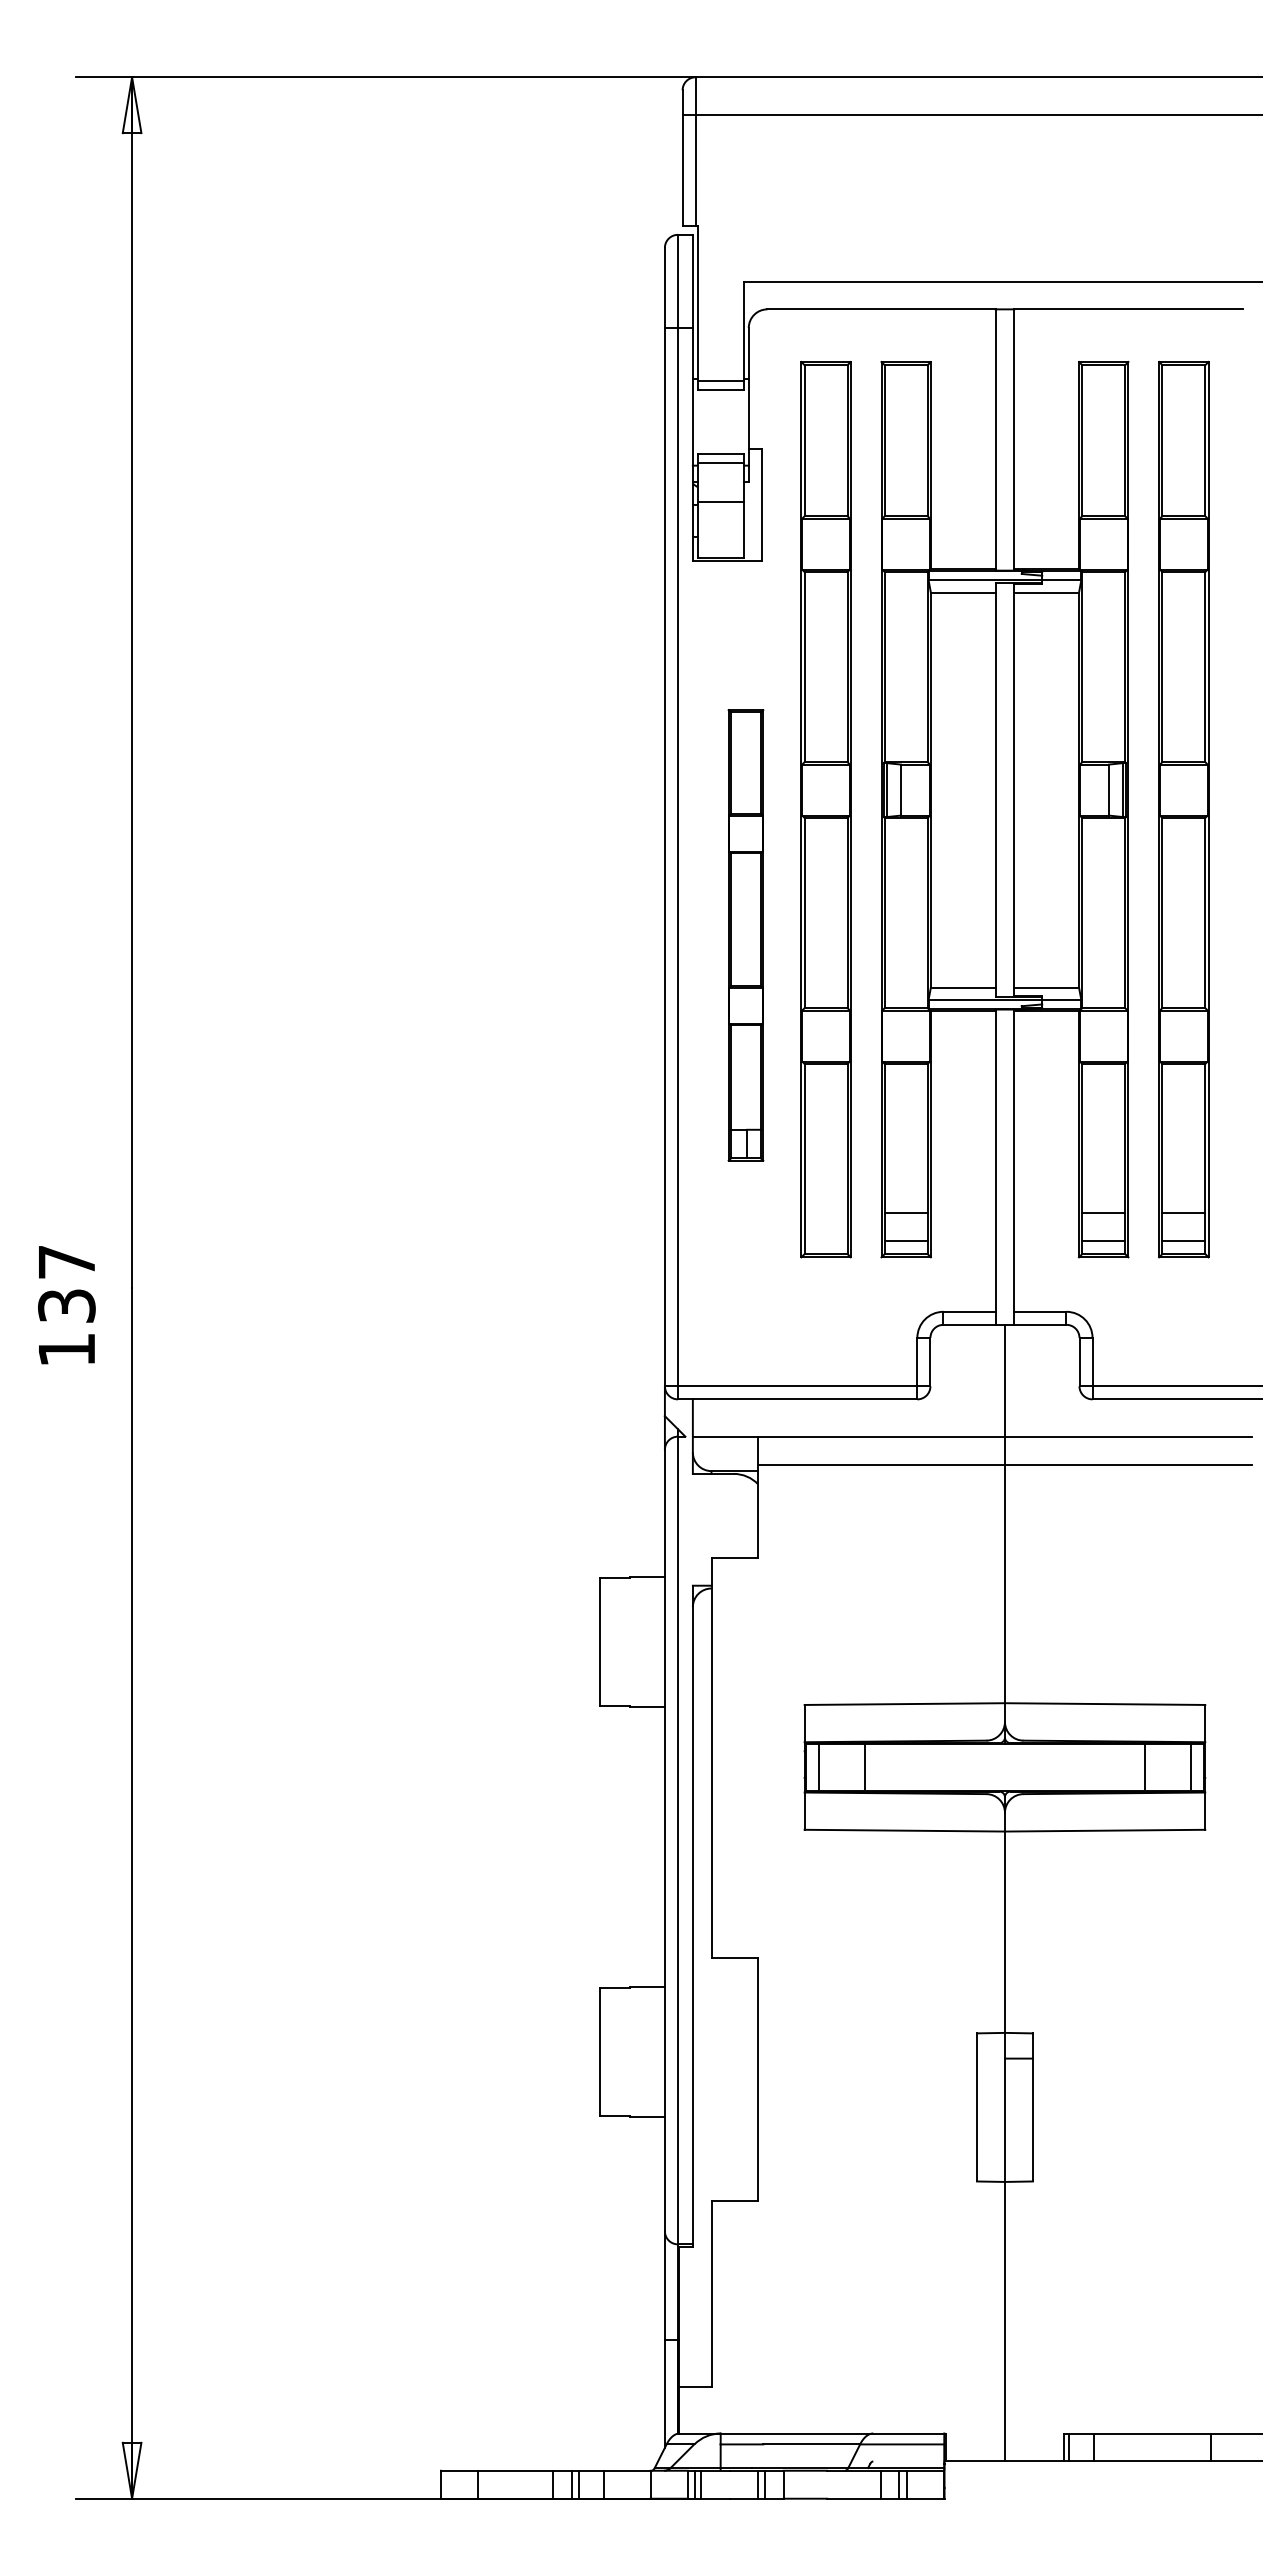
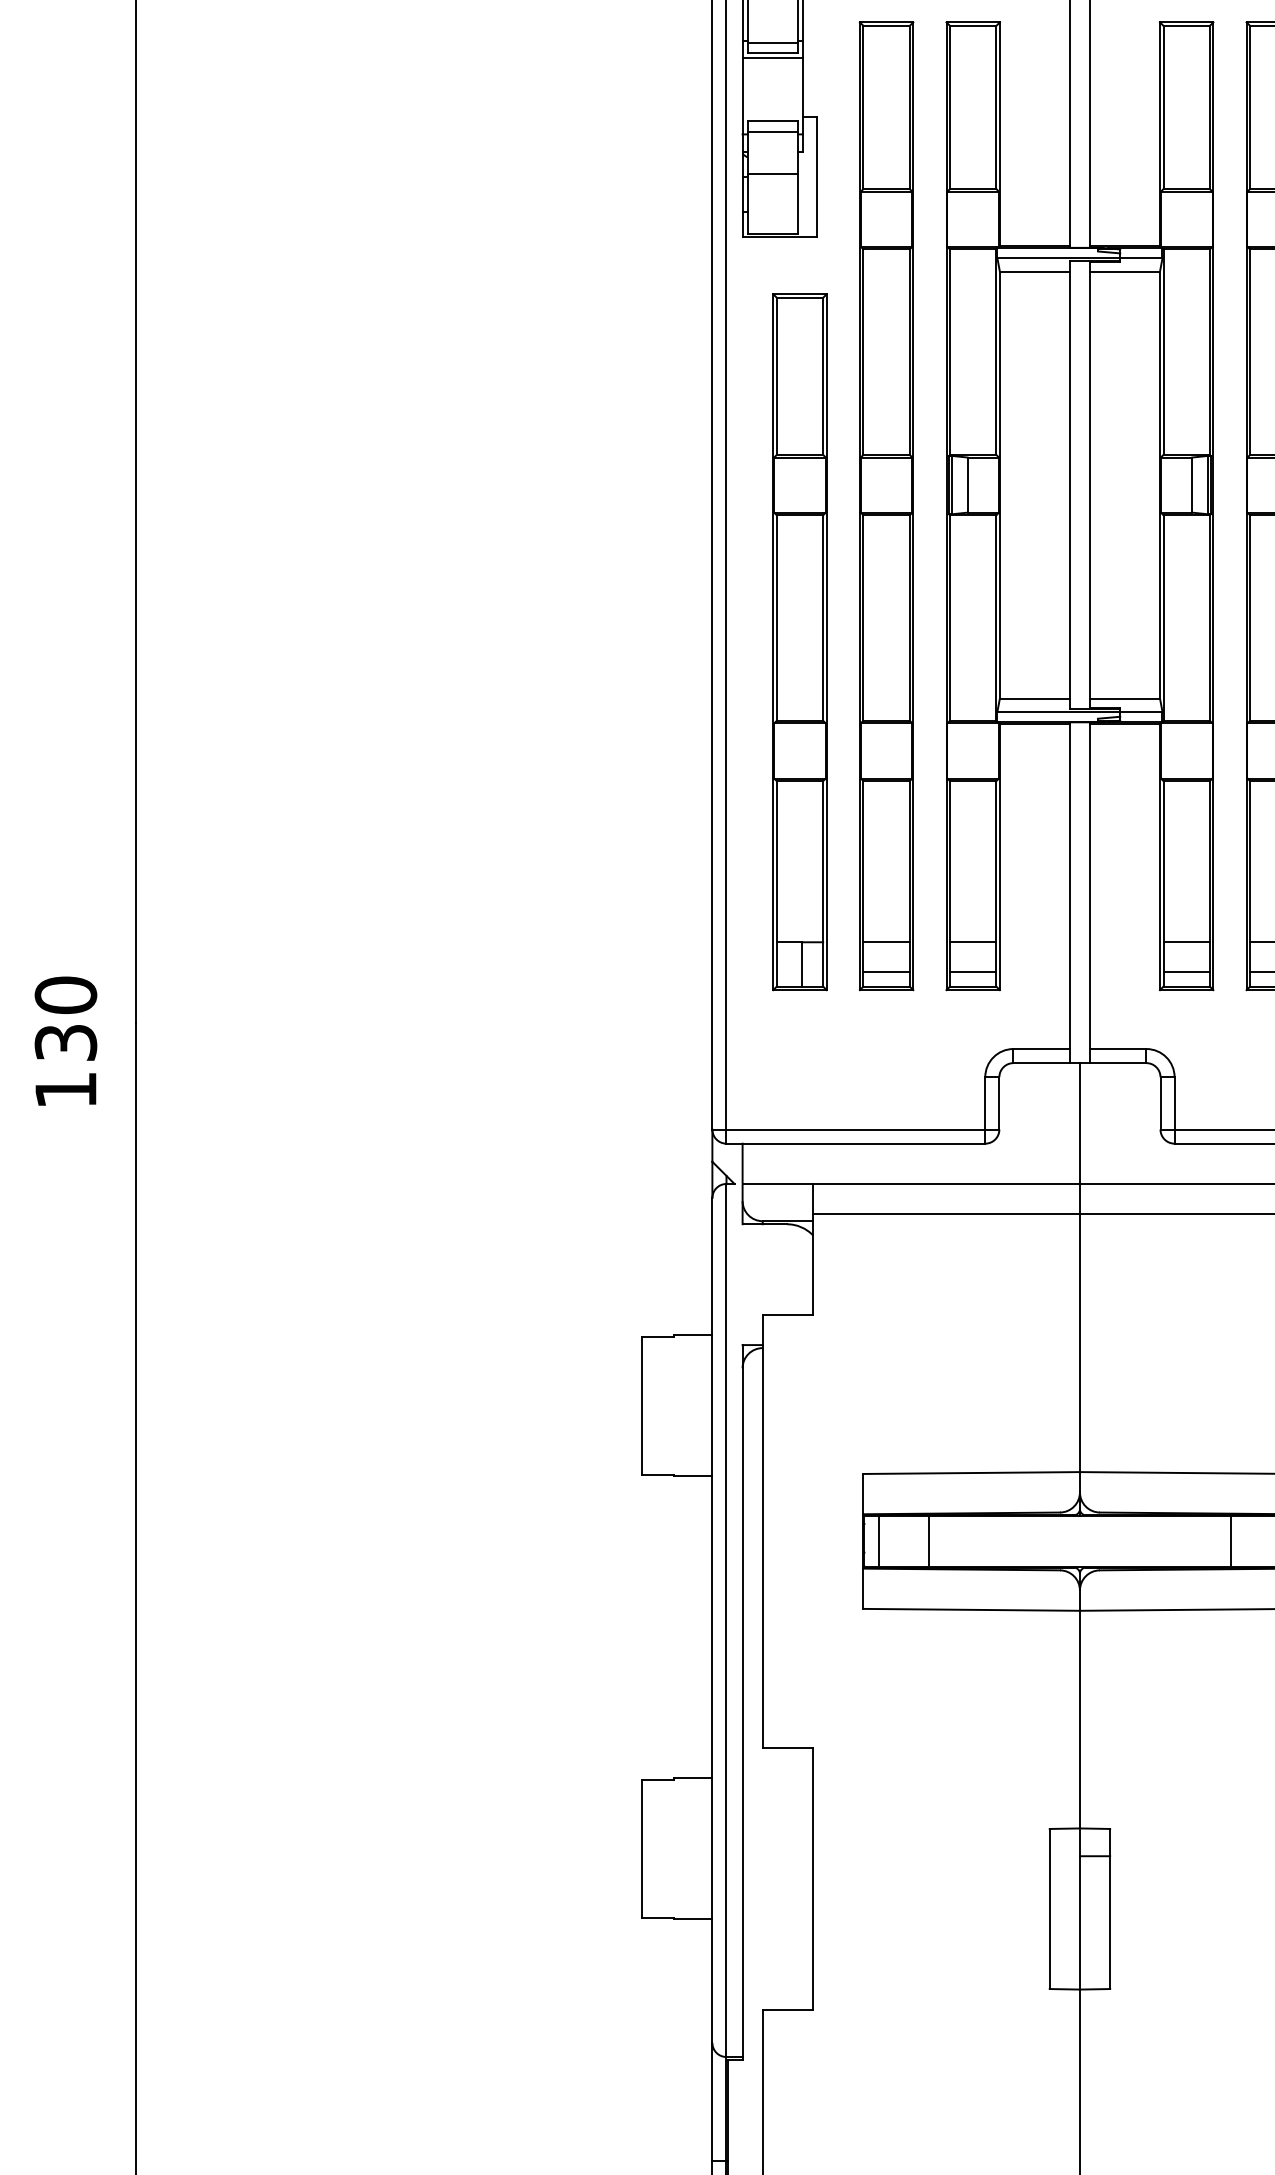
line: (720, 395) -> (772, 58), added
part: (745, 935) -> (799, 642), size x1.43
line: (825, 1213) -> (885, 942), added
line: (825, 1241) -> (885, 973), added
text: (66, 1261) -> (65, 994), 137 -> 130

